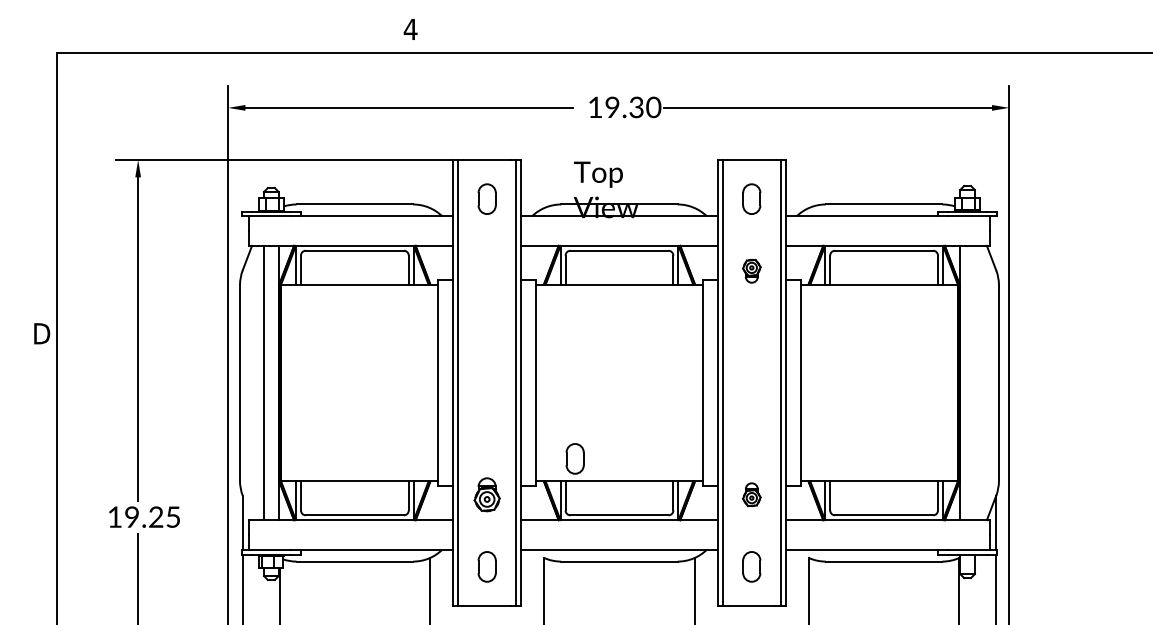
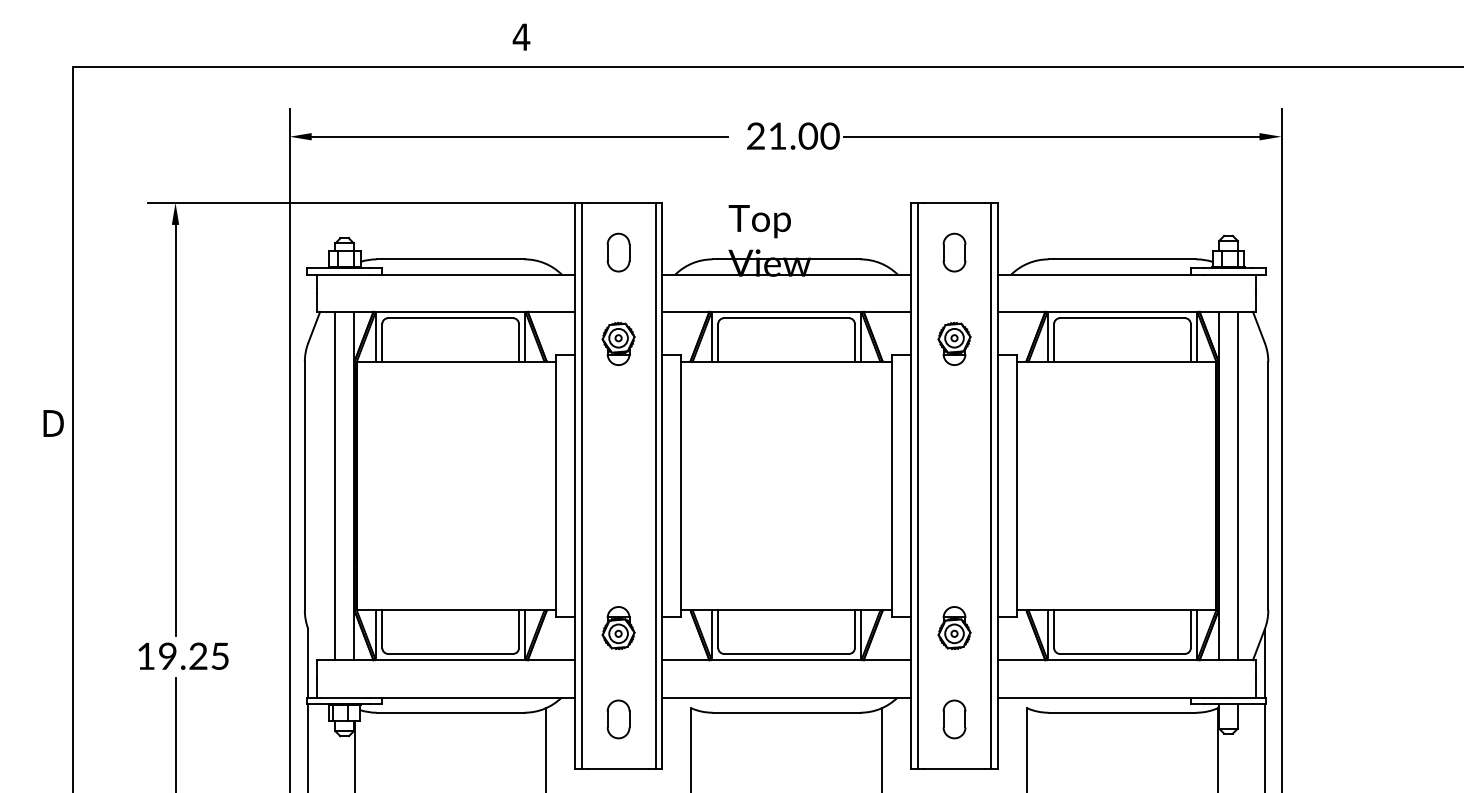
text: (616, 106) -> (782, 134), 19.30 -> 21.00
part: (486, 270) -> (617, 343), added
part: (751, 270) -> (954, 343), size x1.43
line: (974, 382) -> (1237, 485), added
part: (574, 458) -> (729, 581), removed
part: (751, 494) -> (954, 627), size x1.43

